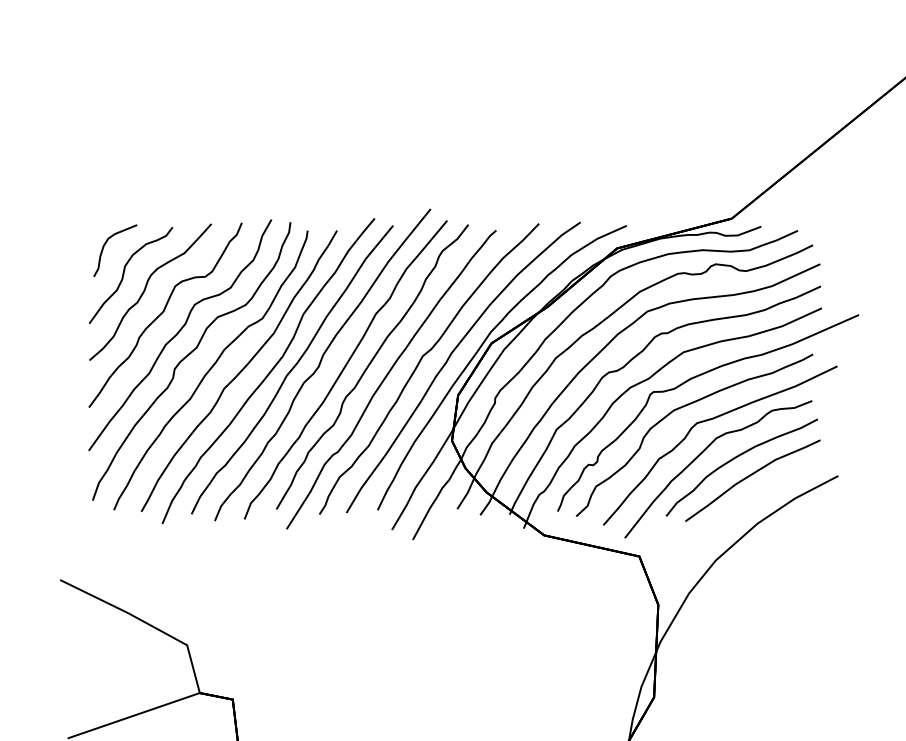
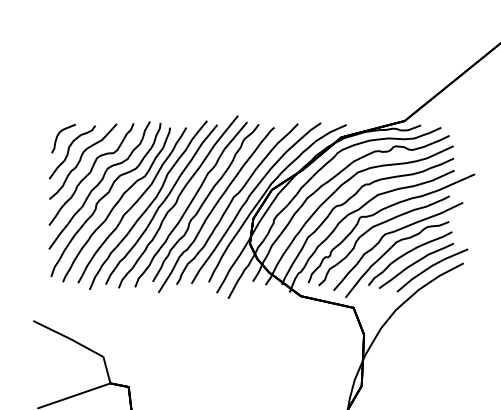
line: (778, 485) -> (430, 268), added

